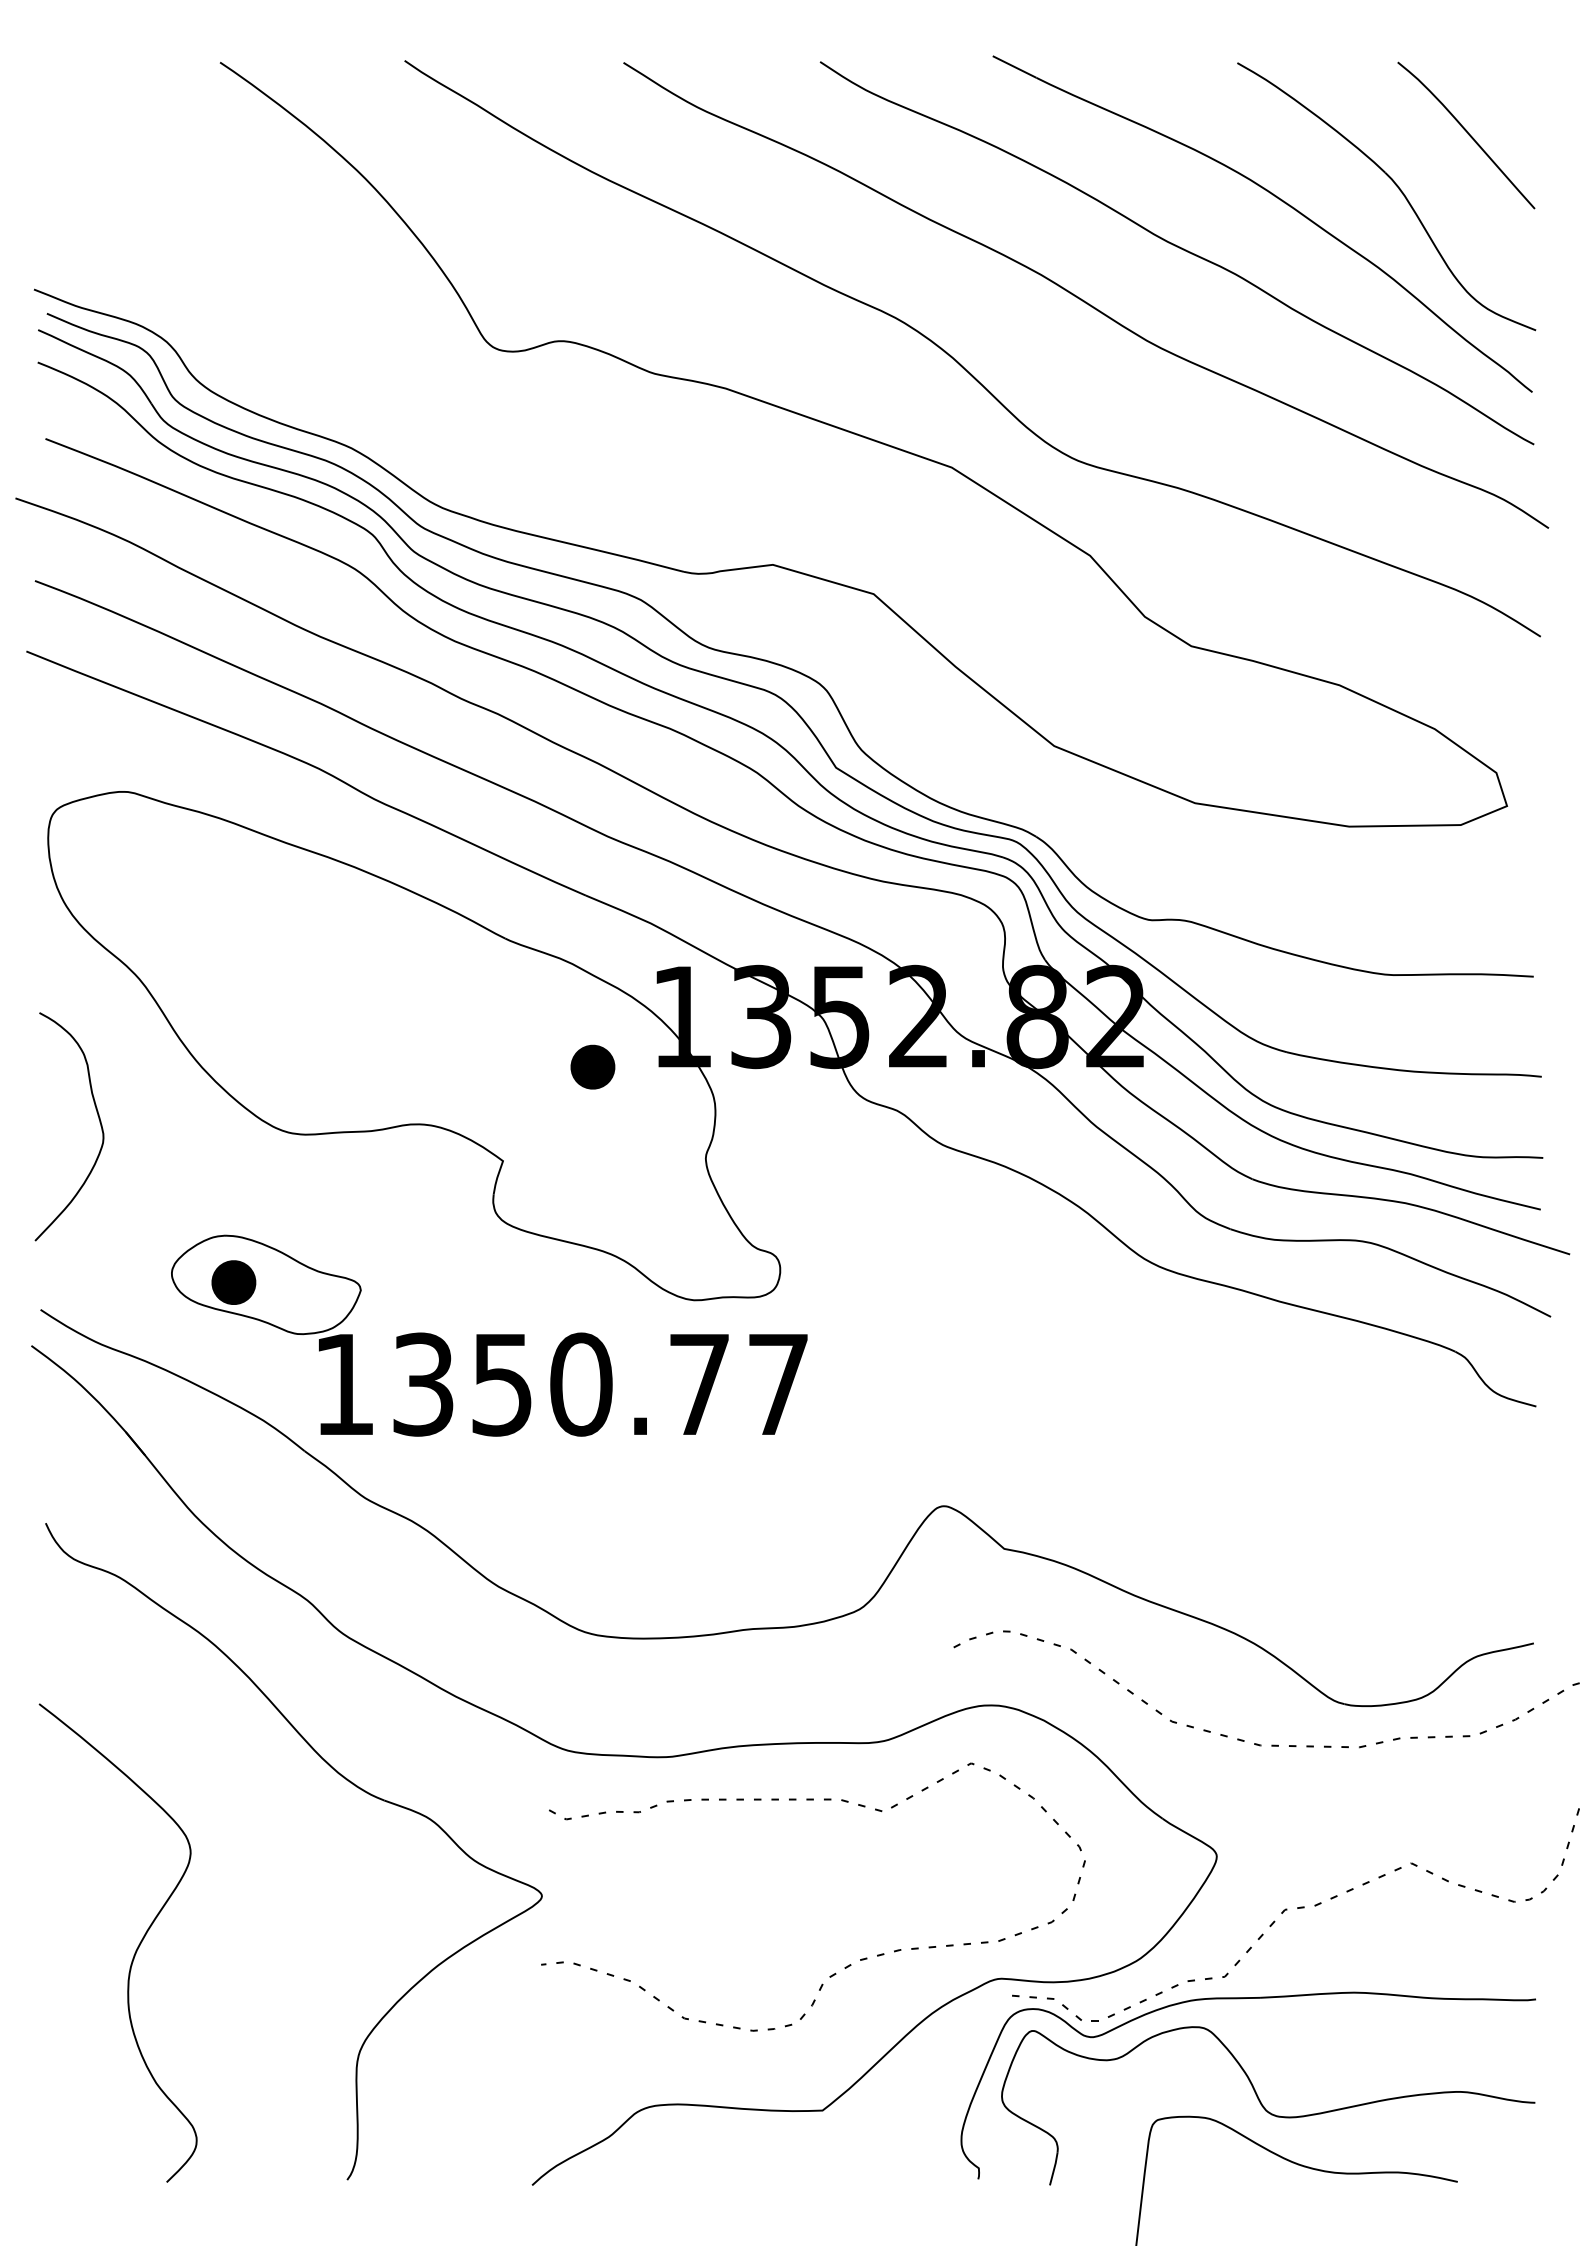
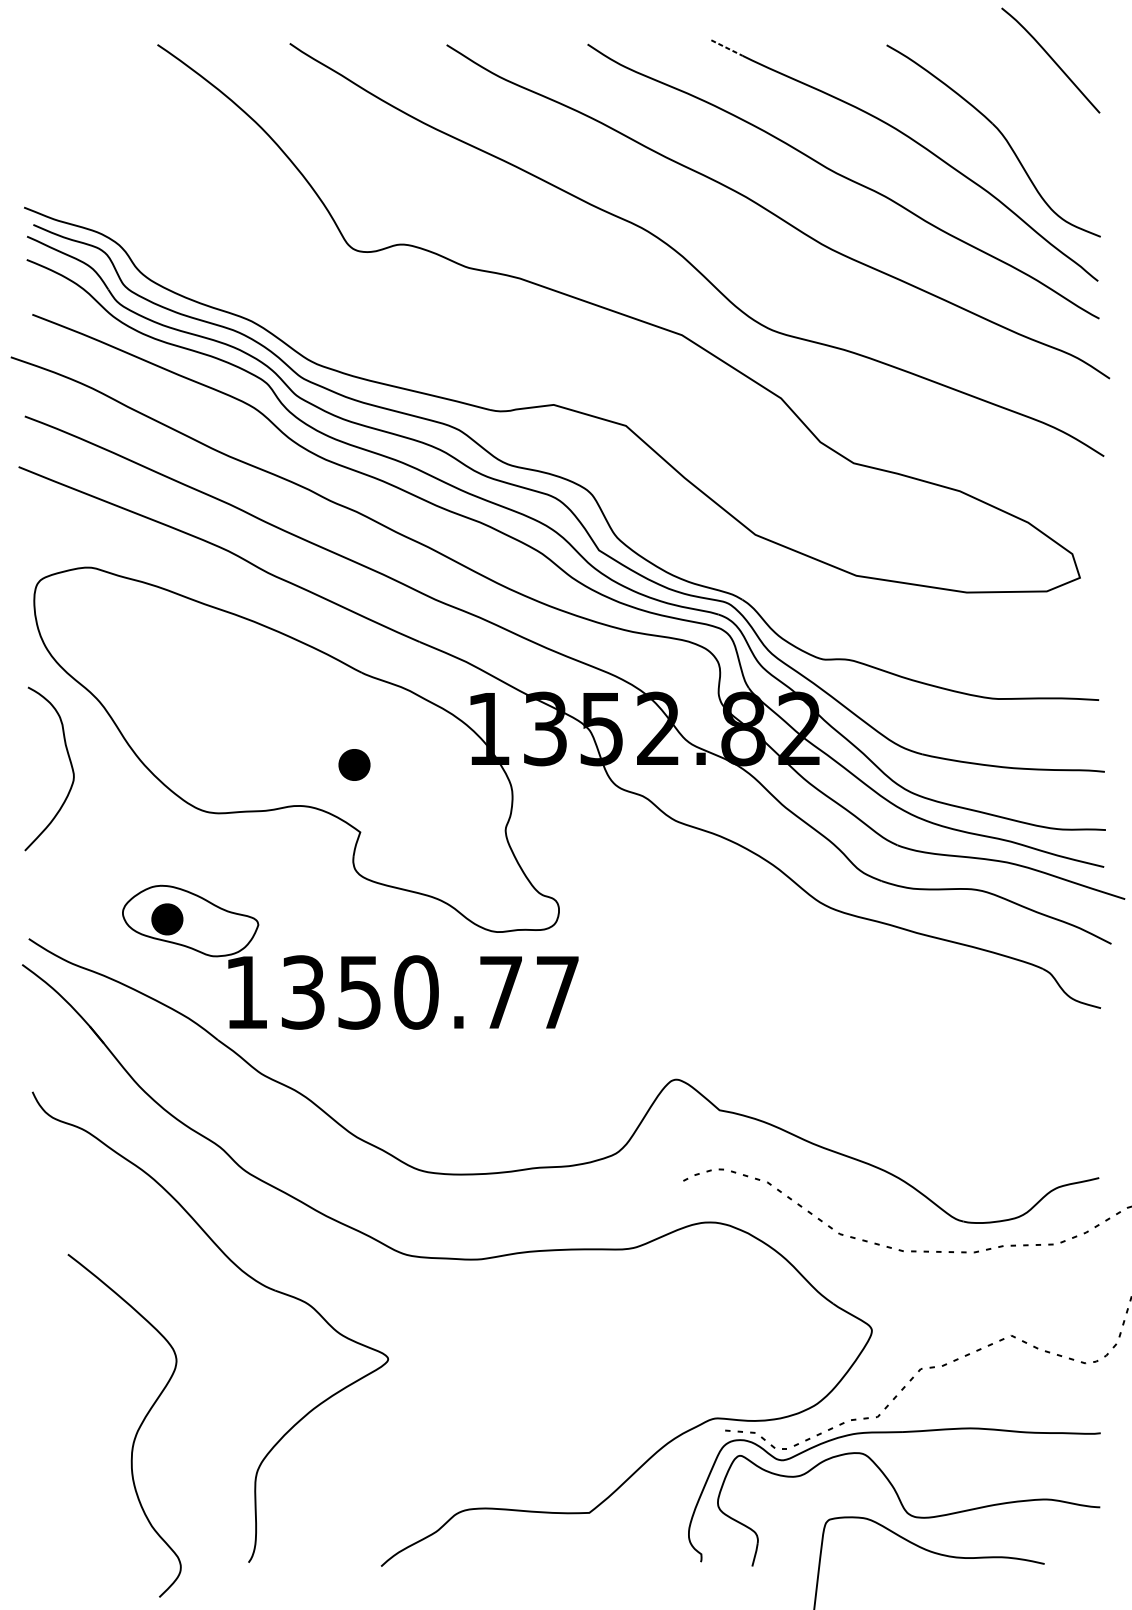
line: (1015, 67) -> (727, 48), solid -> dashed
curve: (1468, 135) -> (1052, 60), moved
part: (592, 1066) -> (354, 764), moved
curve: (98, 1119) -> (70, 763), moved
curve: (135, 1950) -> (136, 1431), moved
curve: (847, 1965) -> (607, 1408), removed

